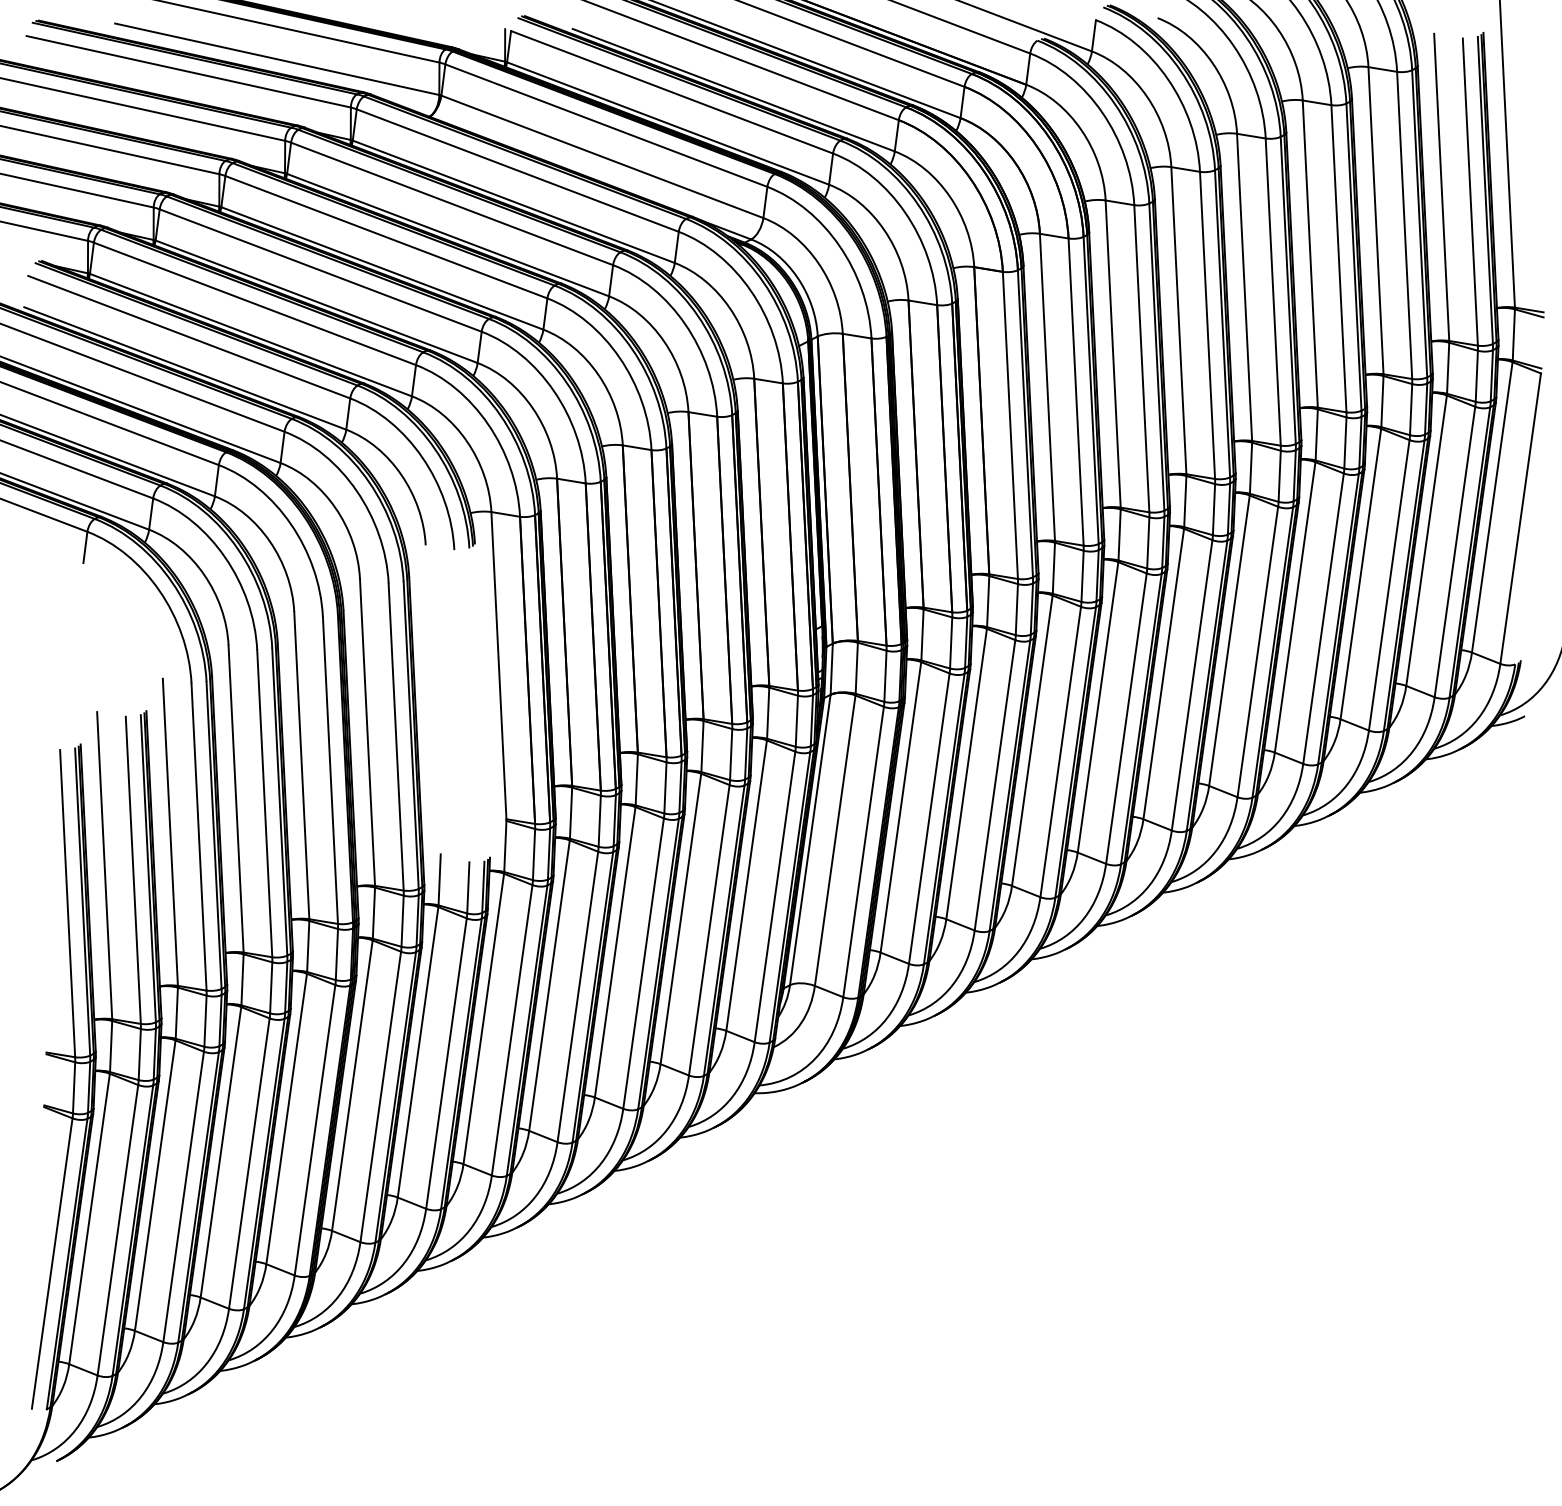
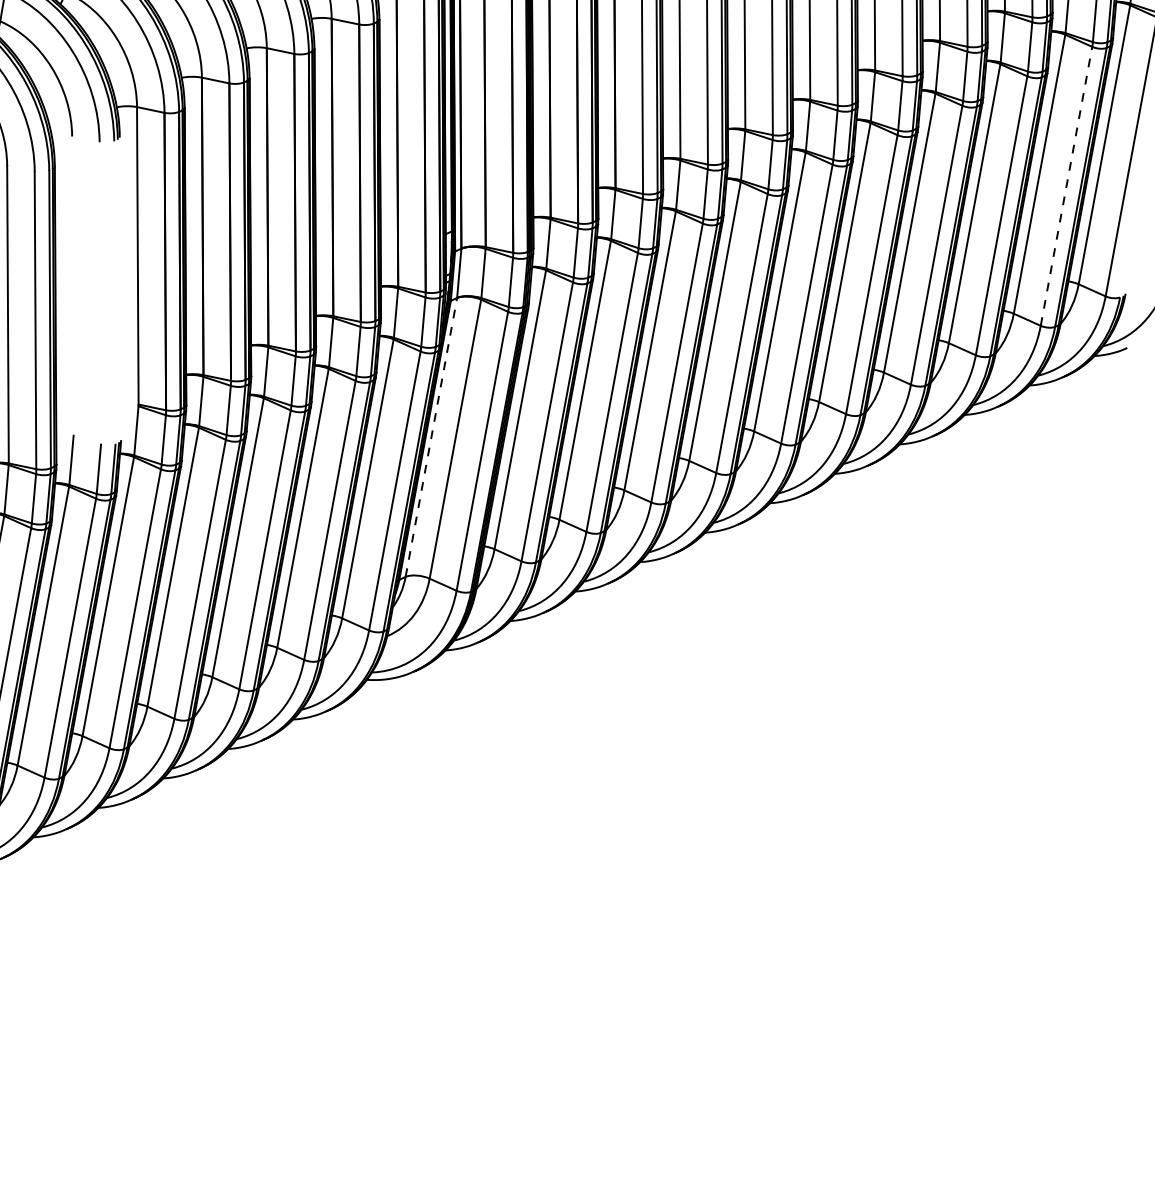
line: (1454, 552) -> (1066, 186), solid -> dashed
line: (810, 840) -> (431, 437), solid -> dashed

